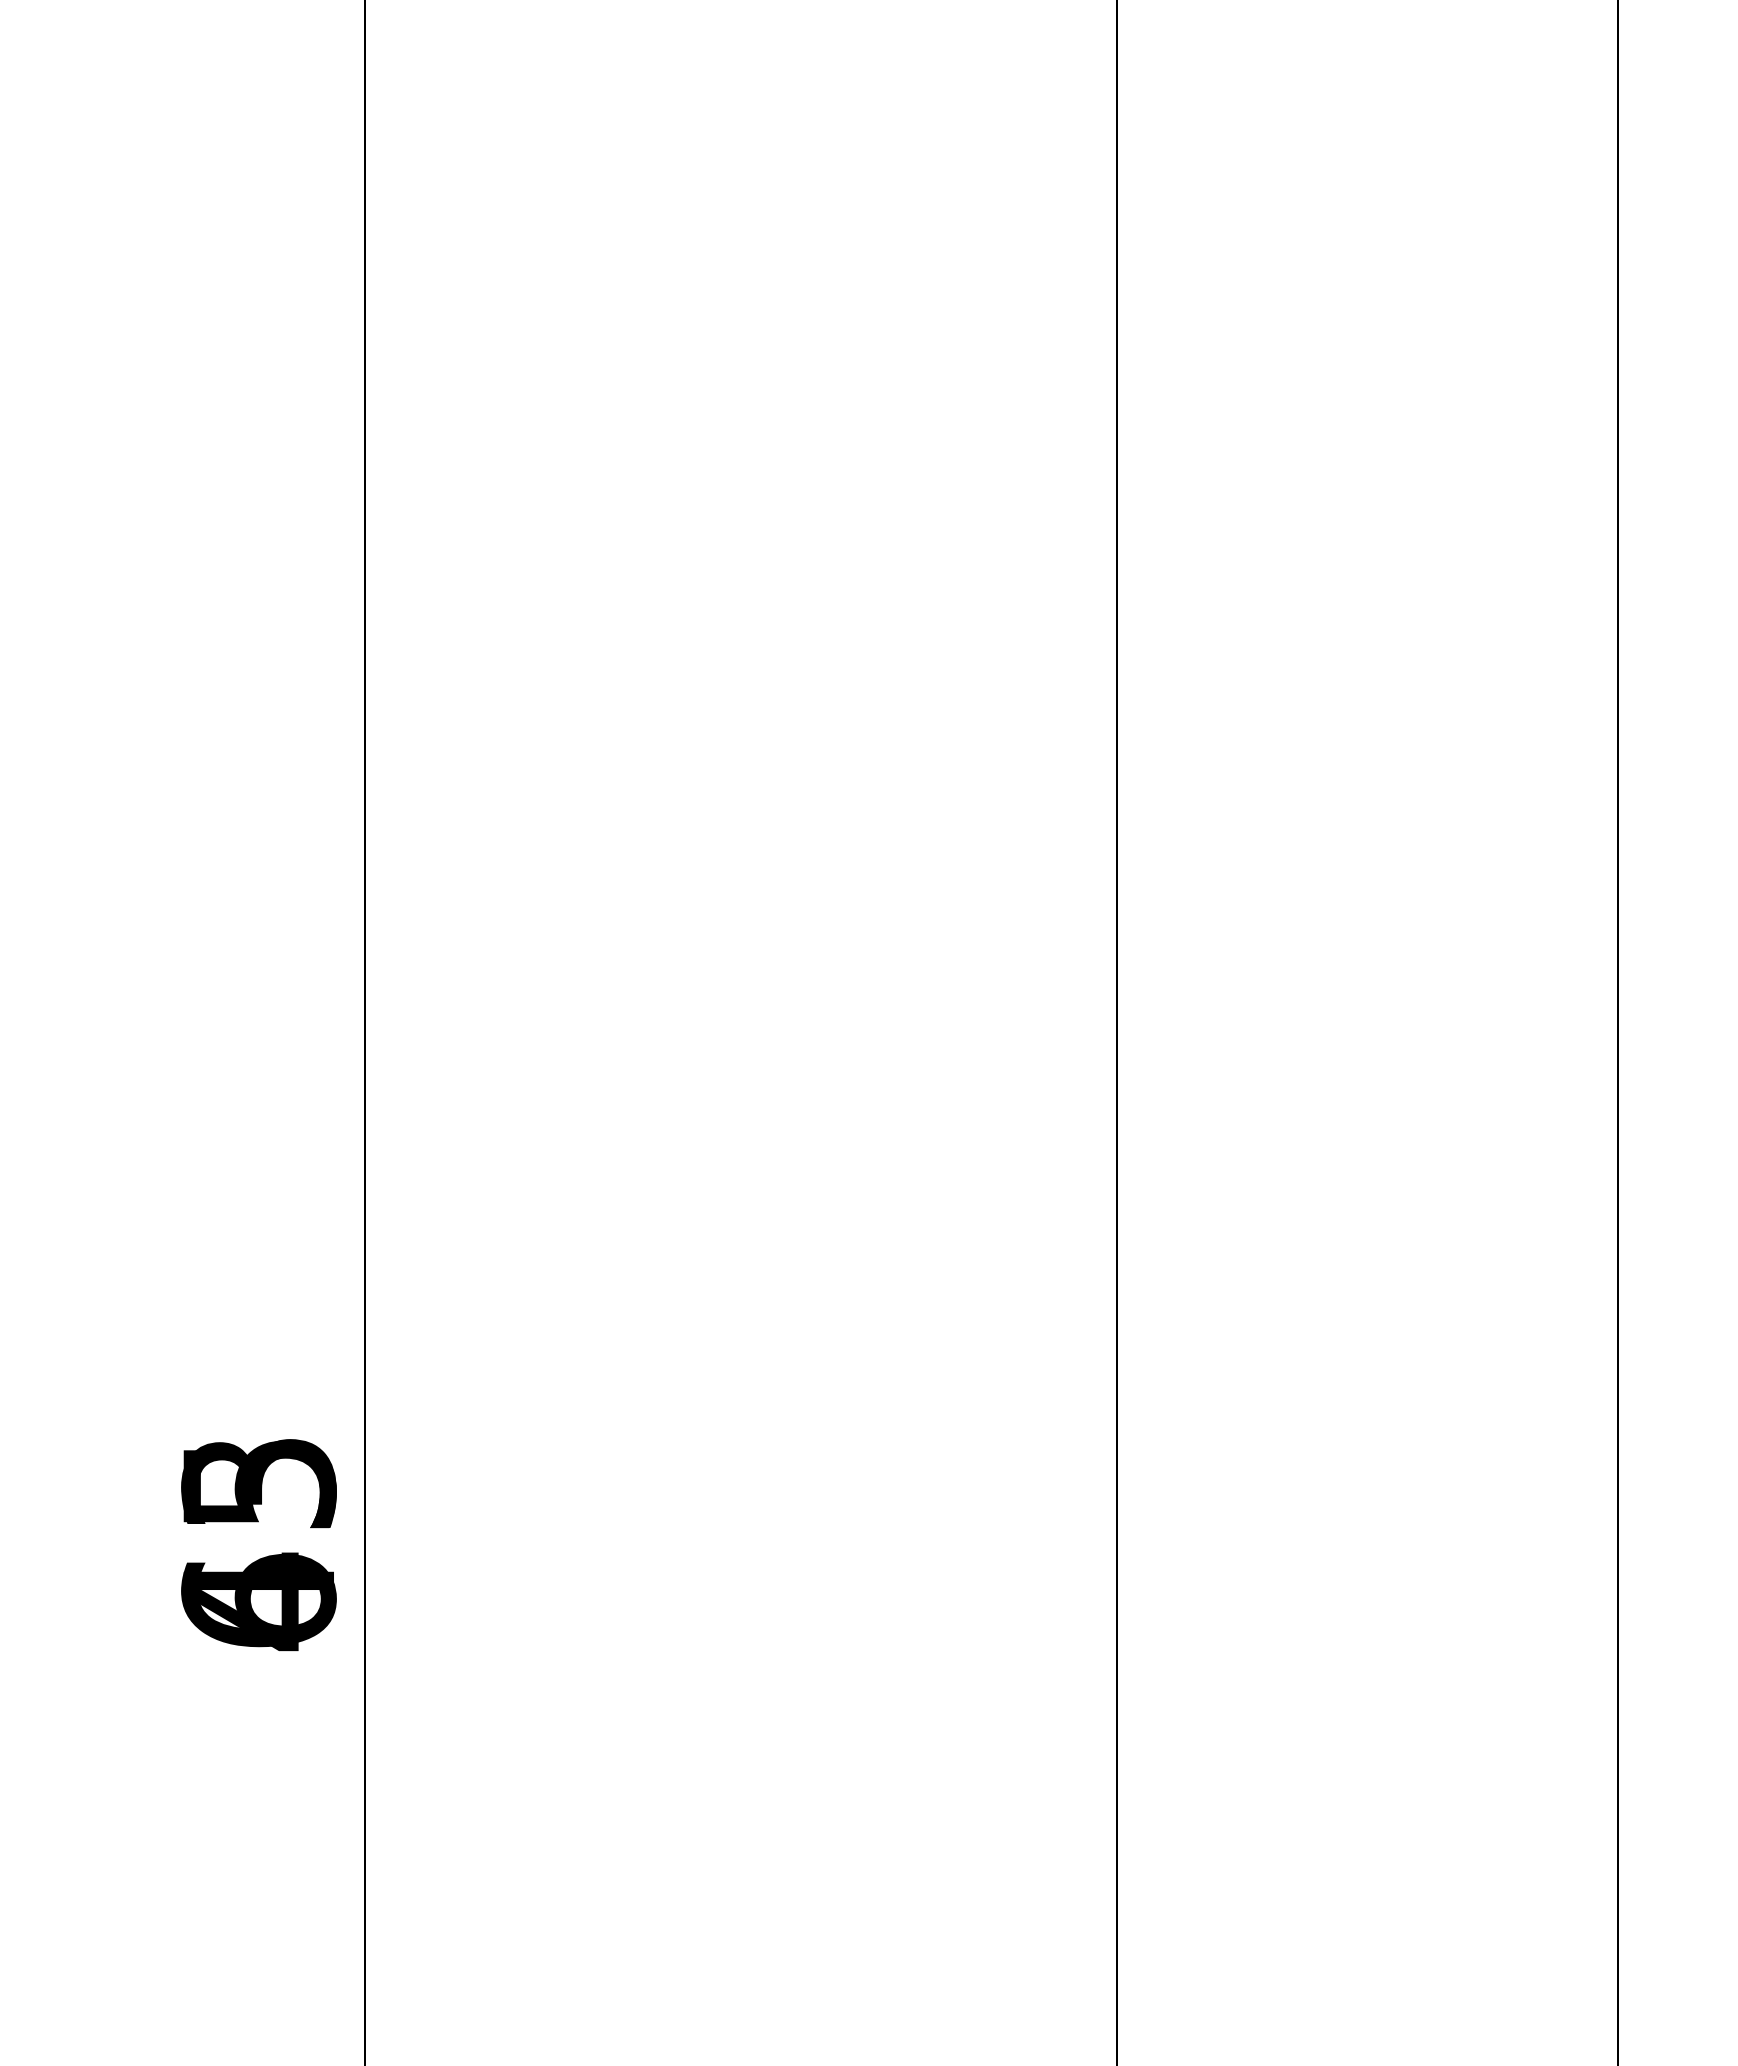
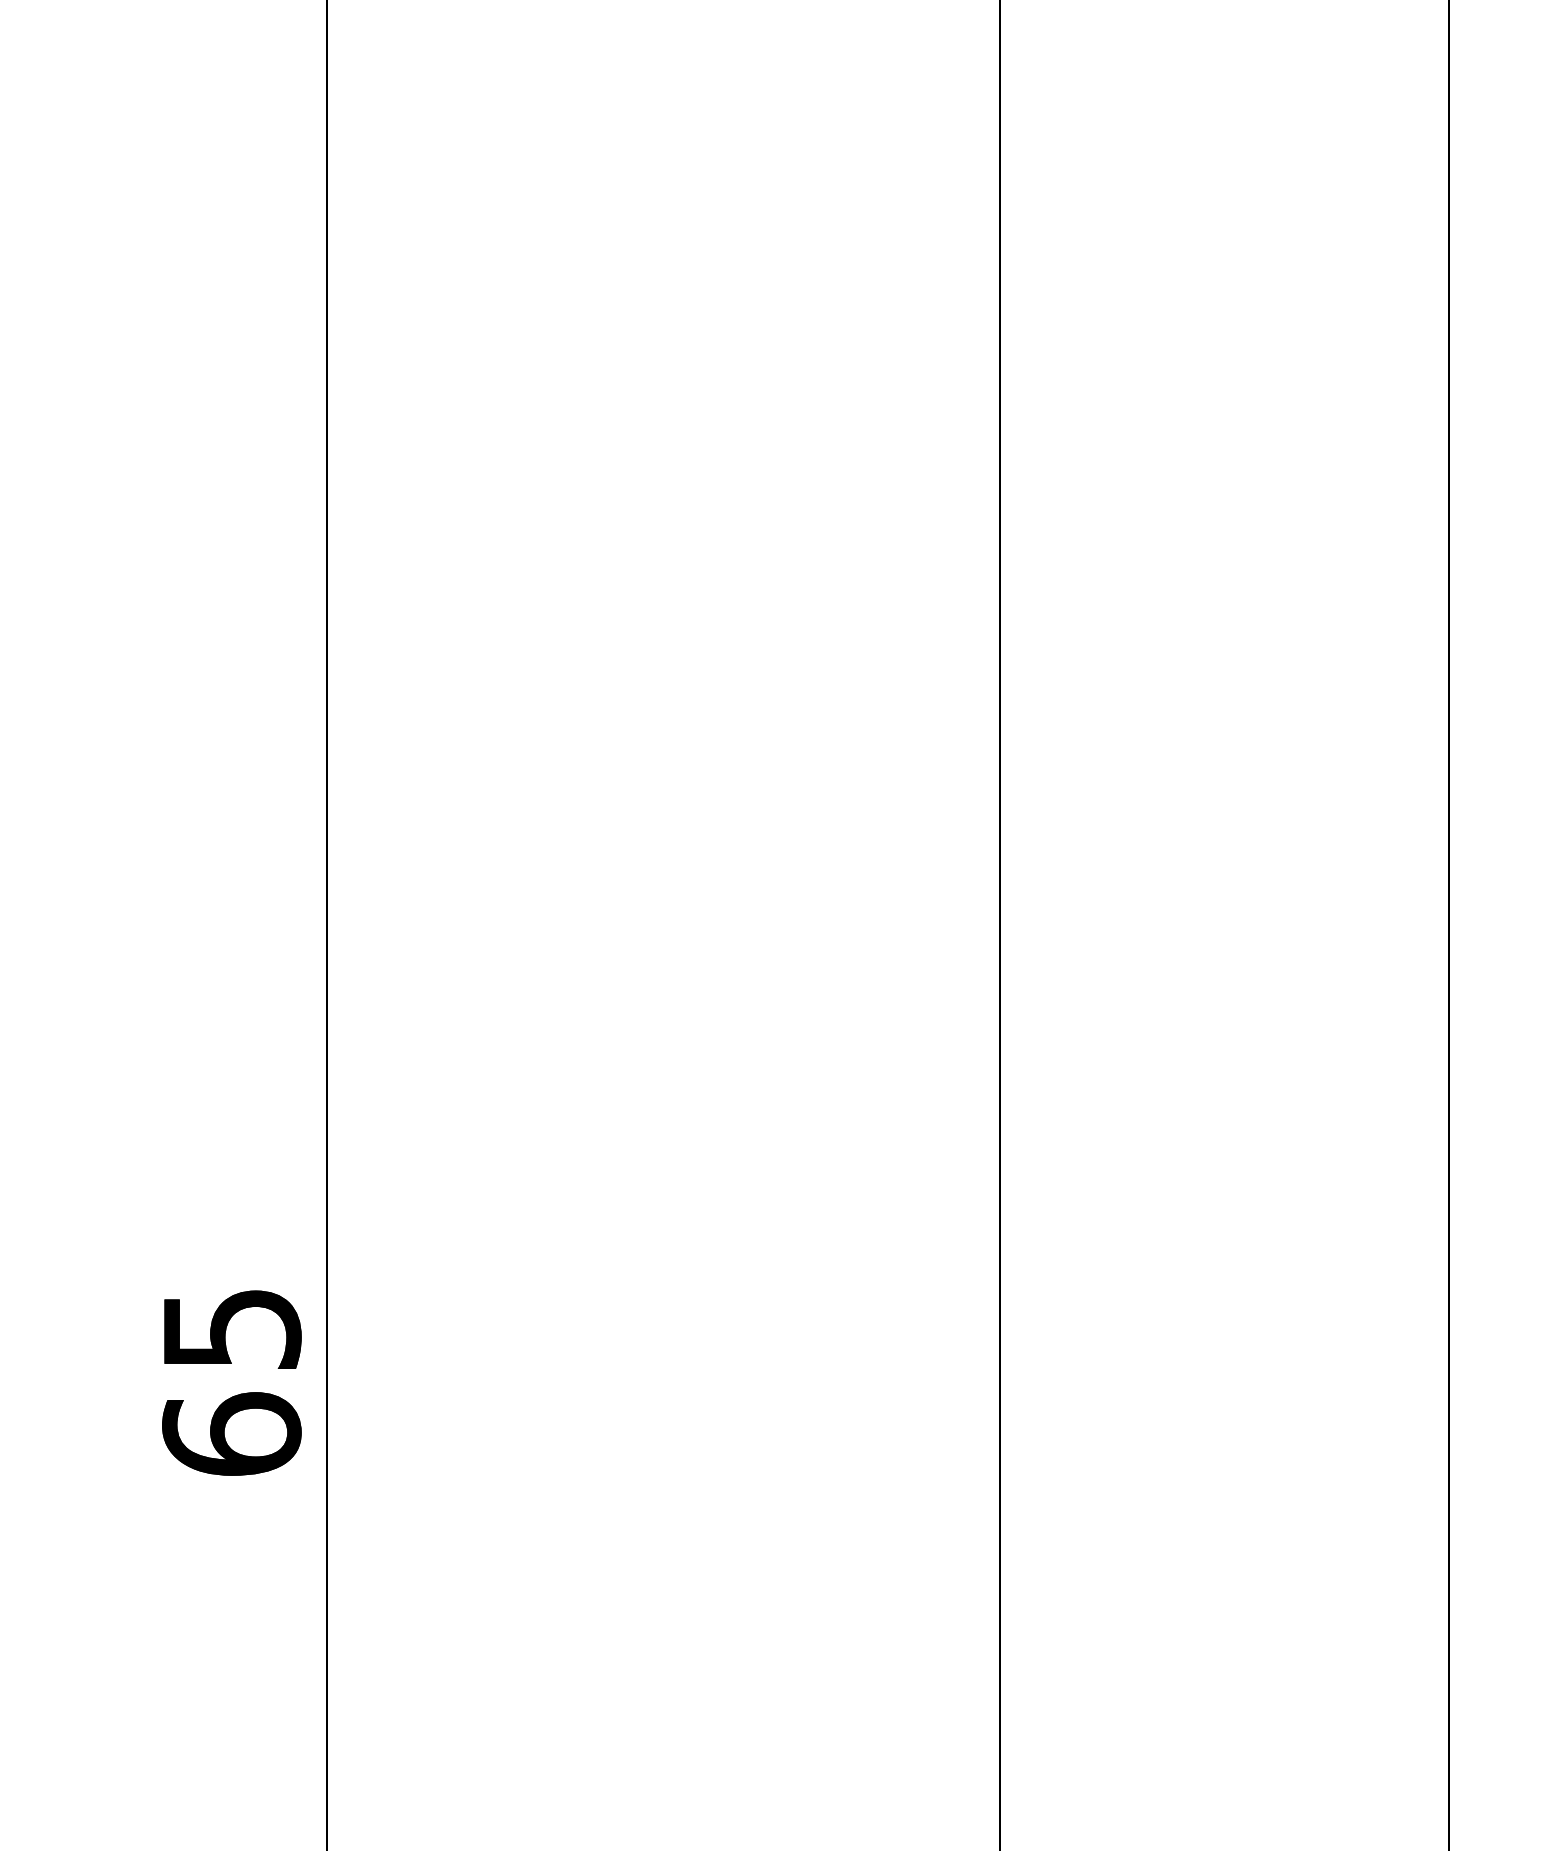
text: (258, 1545) -> (231, 1384), 43 -> 65

